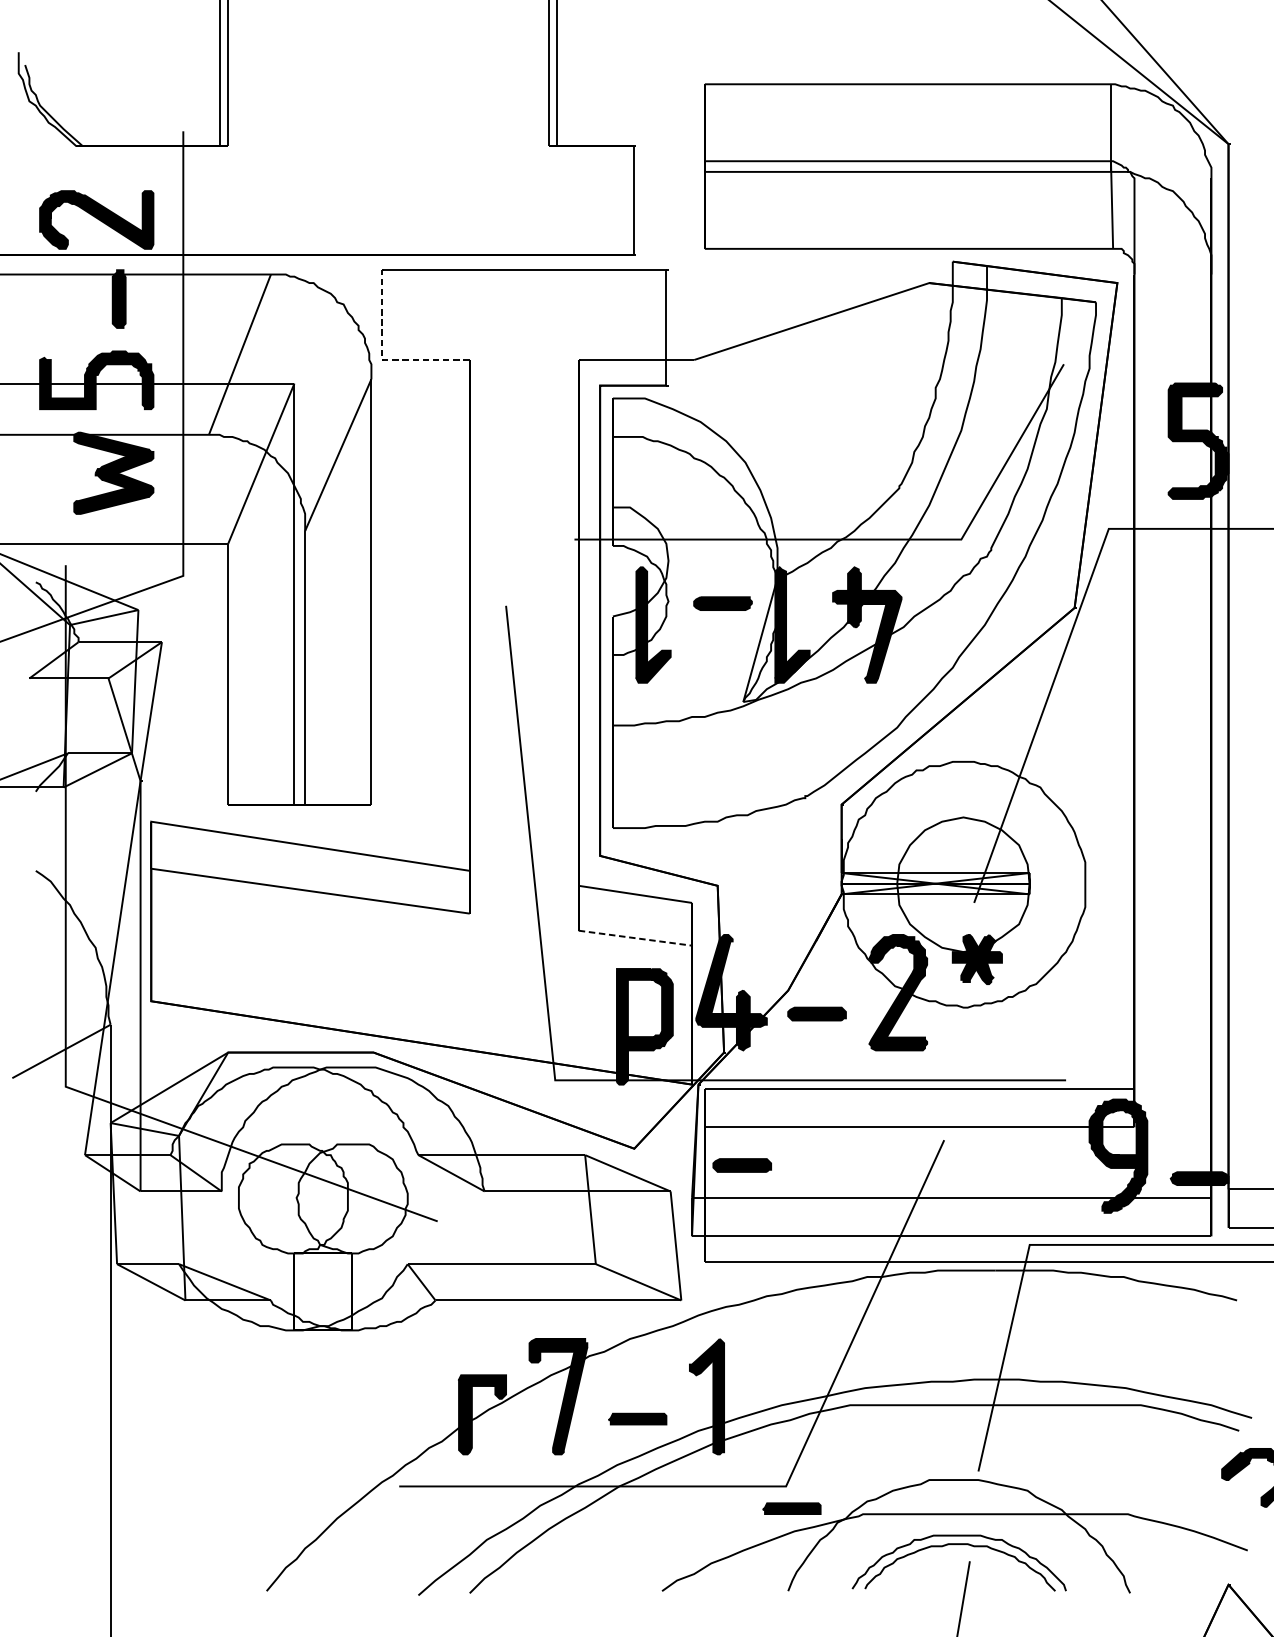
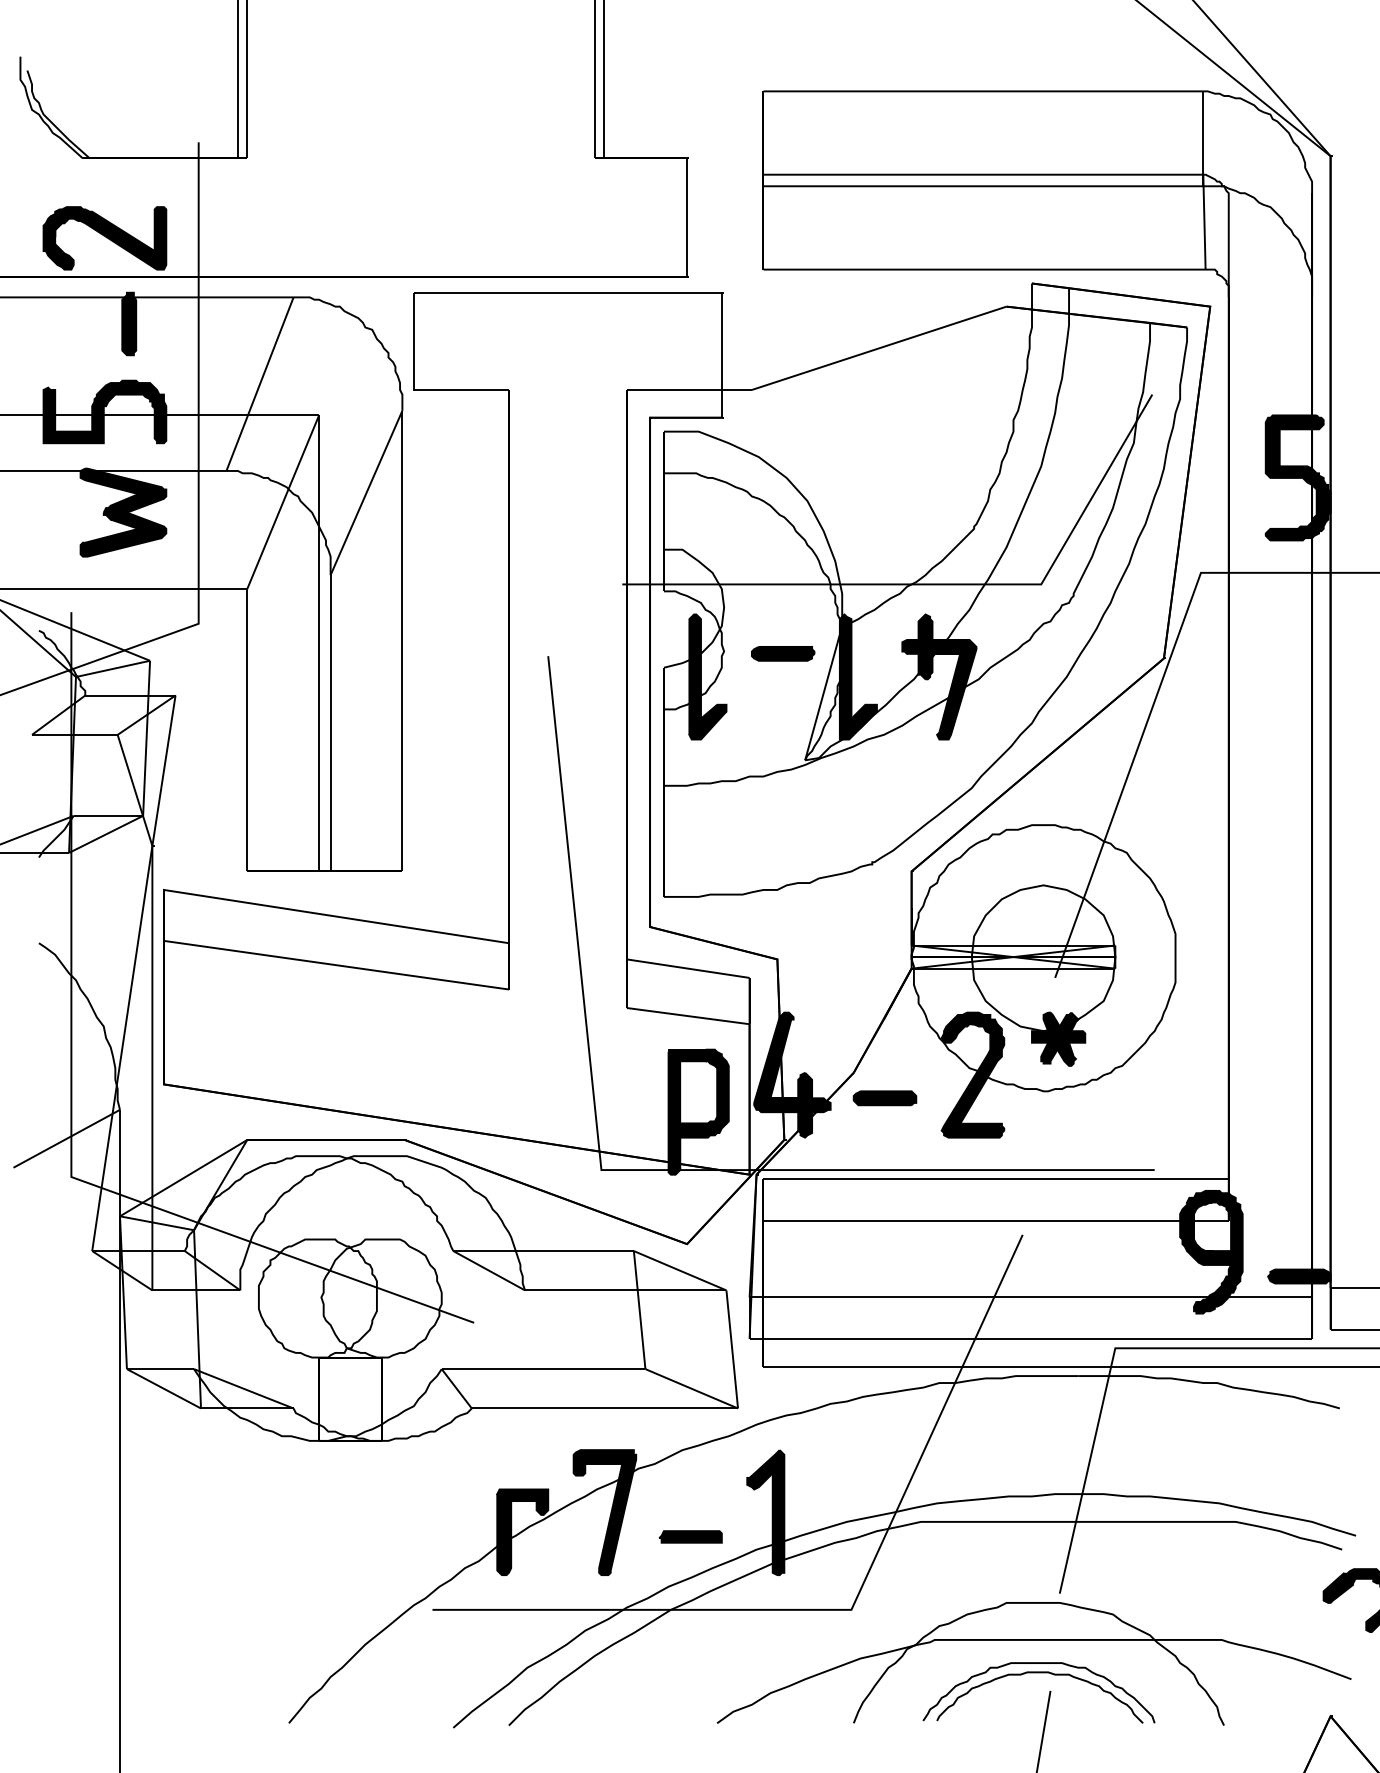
line: (381, 358) -> (413, 388), dashed -> solid
line: (635, 938) -> (688, 1016), dashed -> solid
part: (741, 1165) -> (803, 1262), removed
part: (791, 1508) -> (857, 1633), removed

